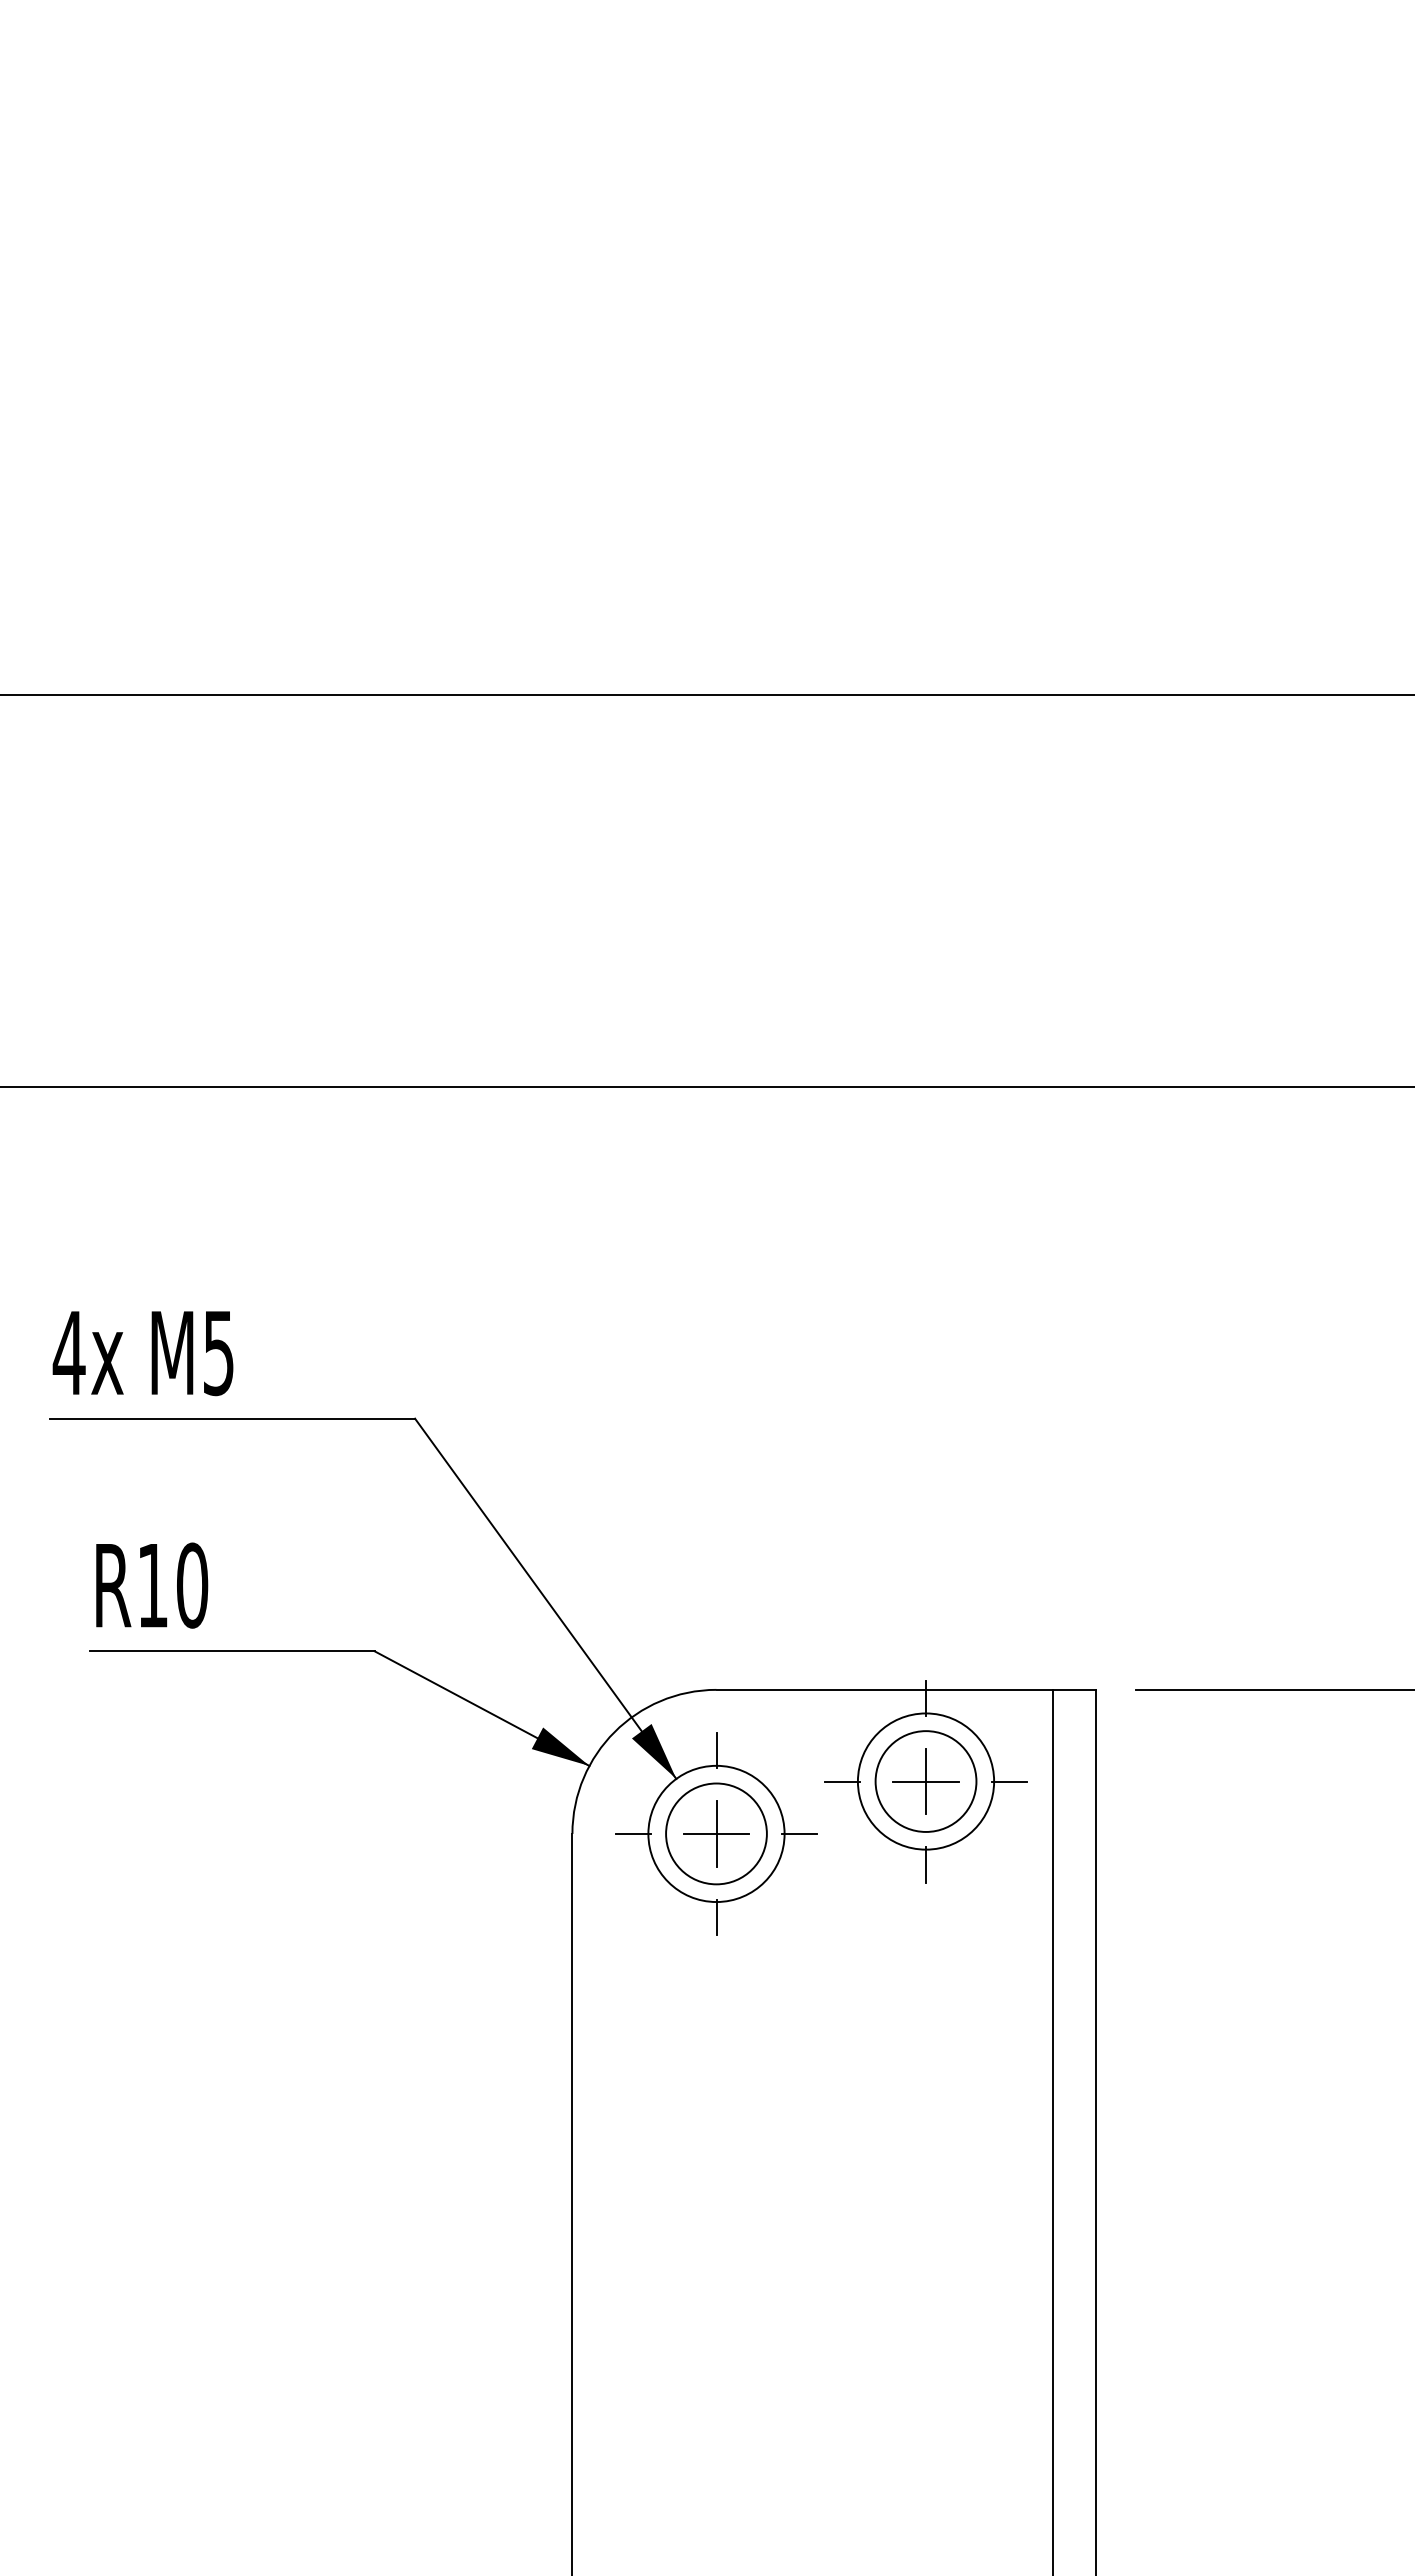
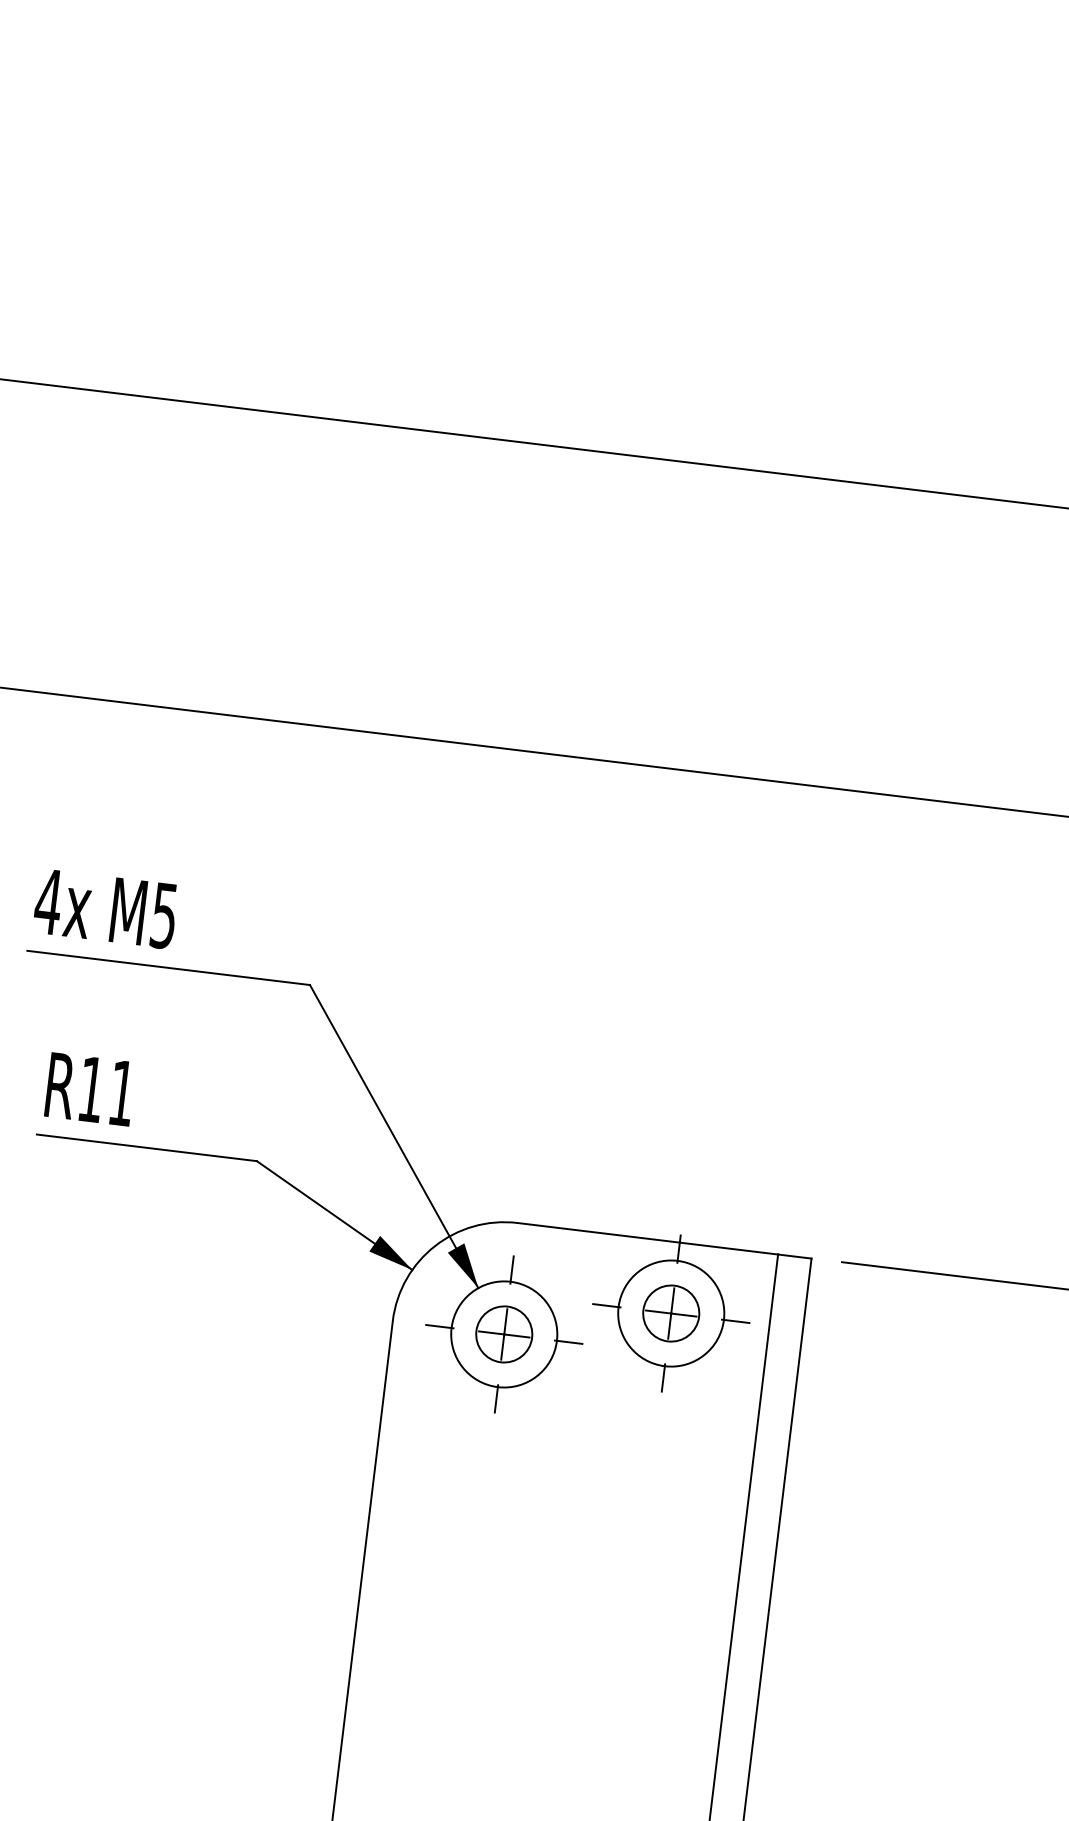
text: (192, 1585) -> (122, 1093), R10 -> R11
circle: (926, 1781) -> (671, 1313), size x0.71
circle: (716, 1833) -> (504, 1334), size x0.71

